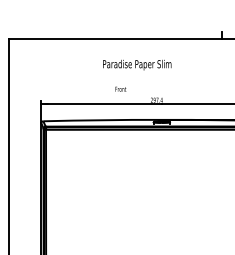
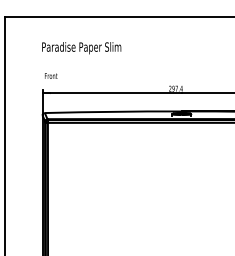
text: (137, 65) -> (81, 48), moved
text: (120, 88) -> (50, 75), moved

